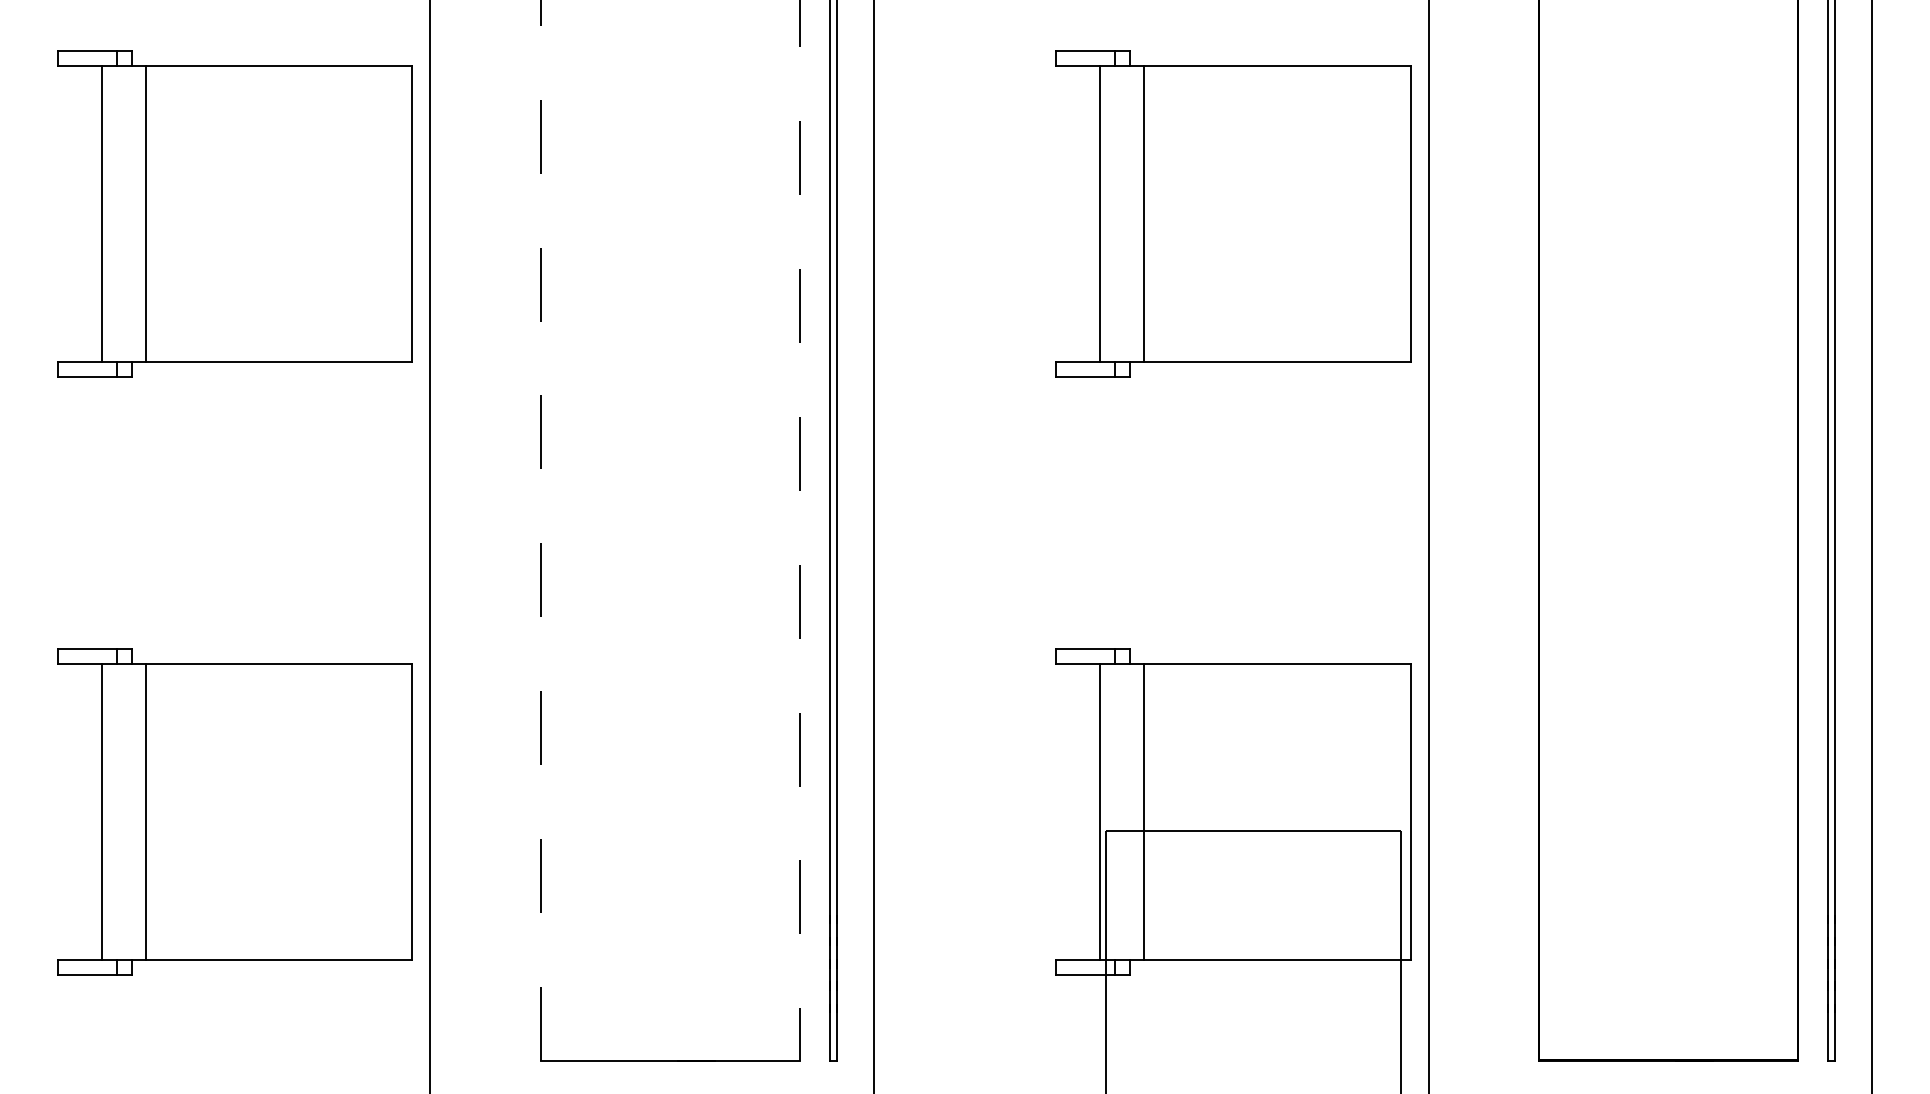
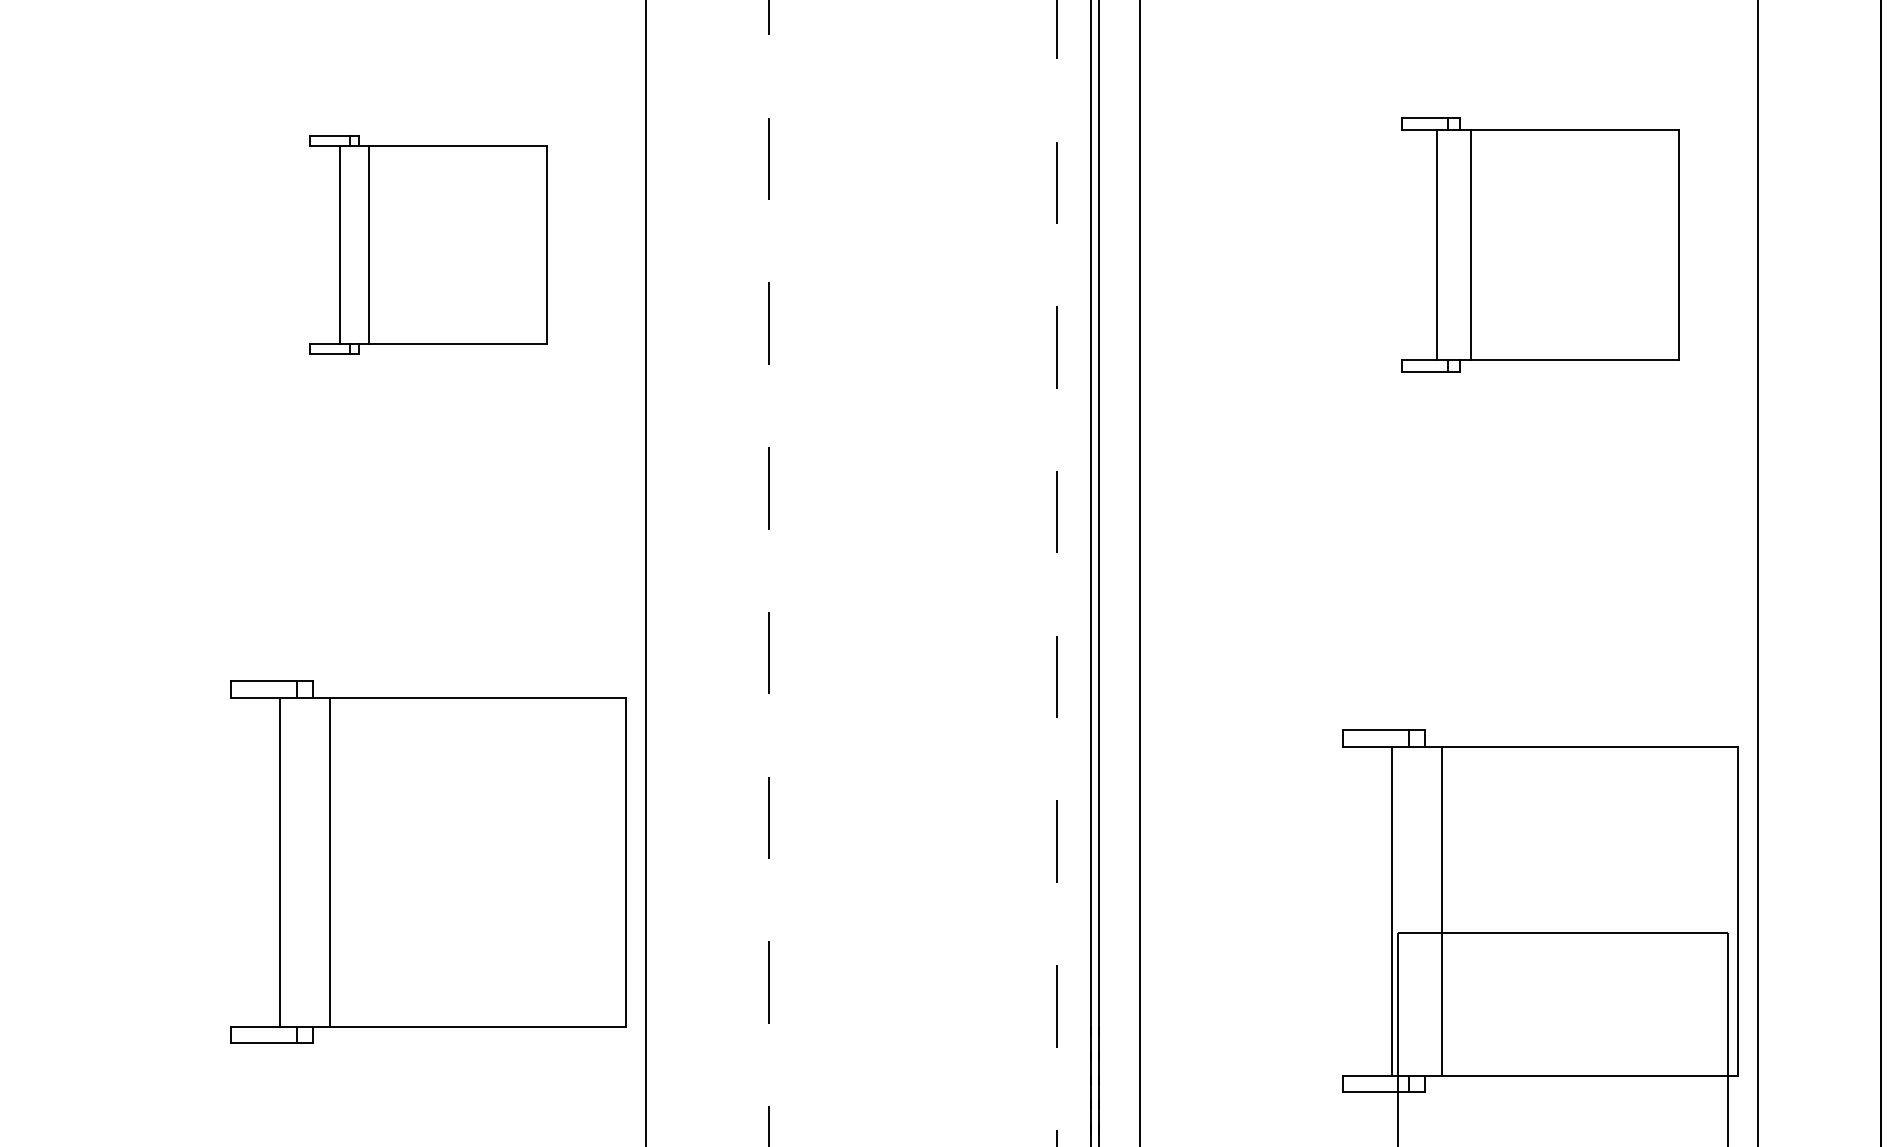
part: (234, 213) -> (428, 244), size x0.6
part: (1233, 213) -> (1540, 244), size x0.7
part: (234, 811) -> (428, 861), moved

